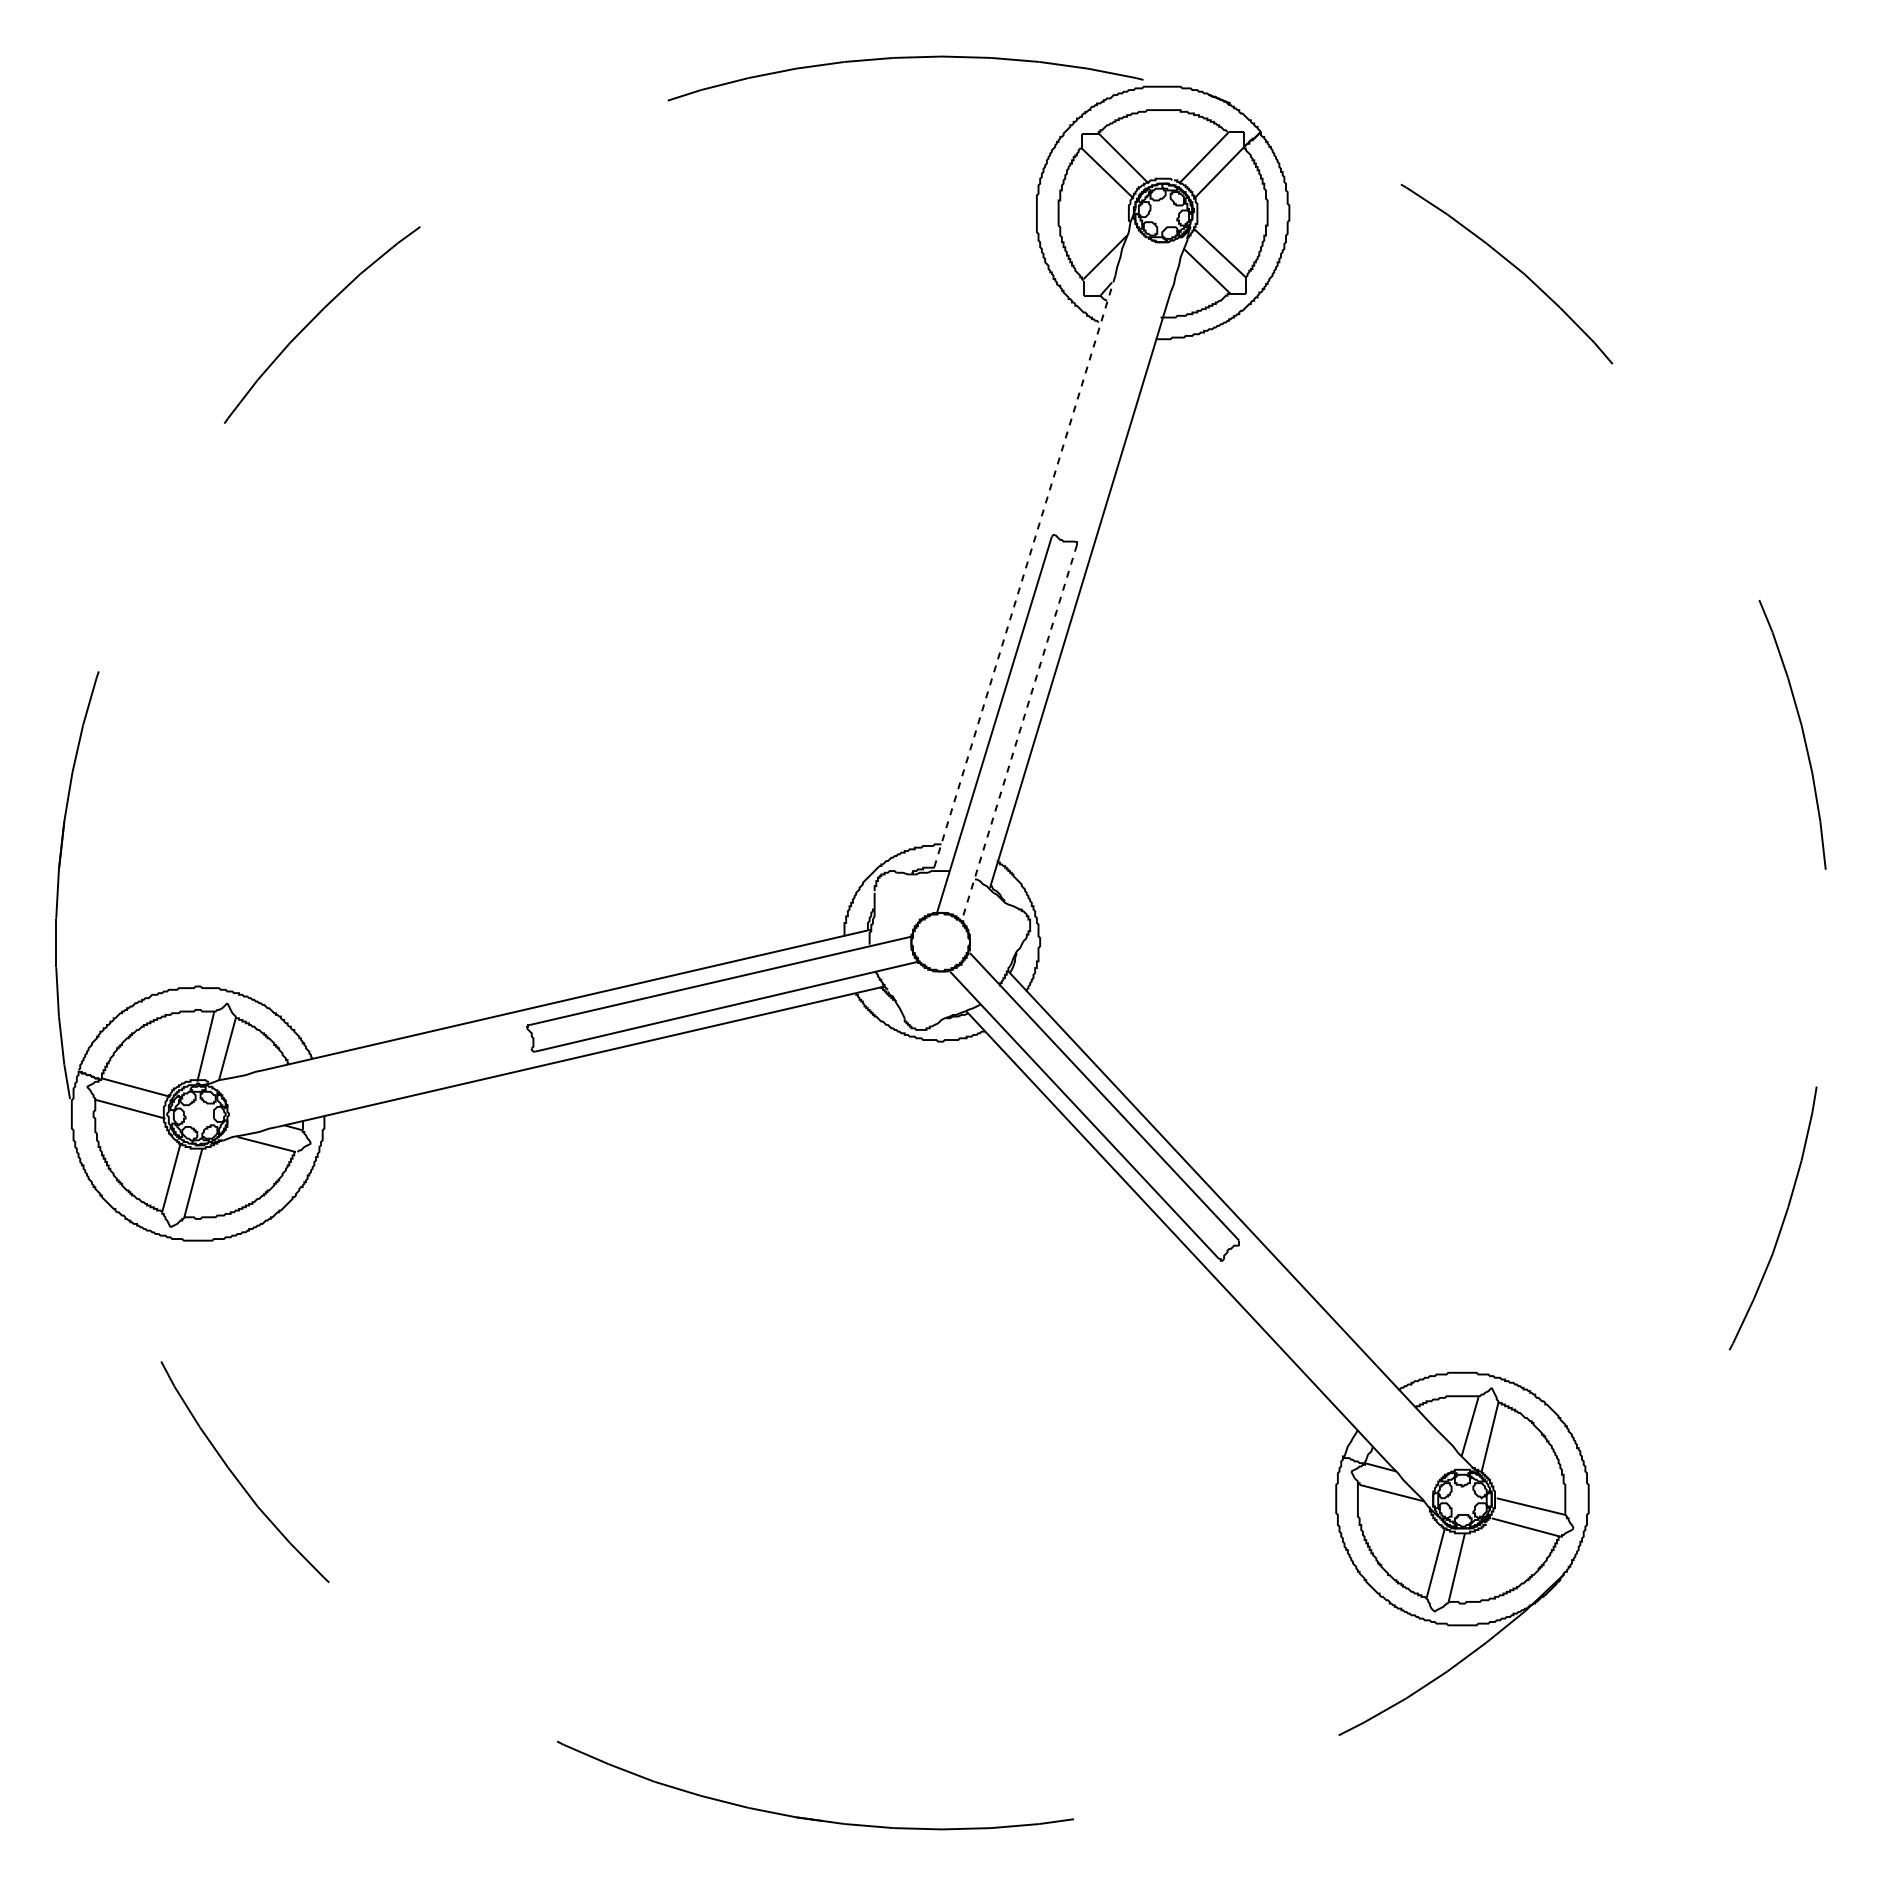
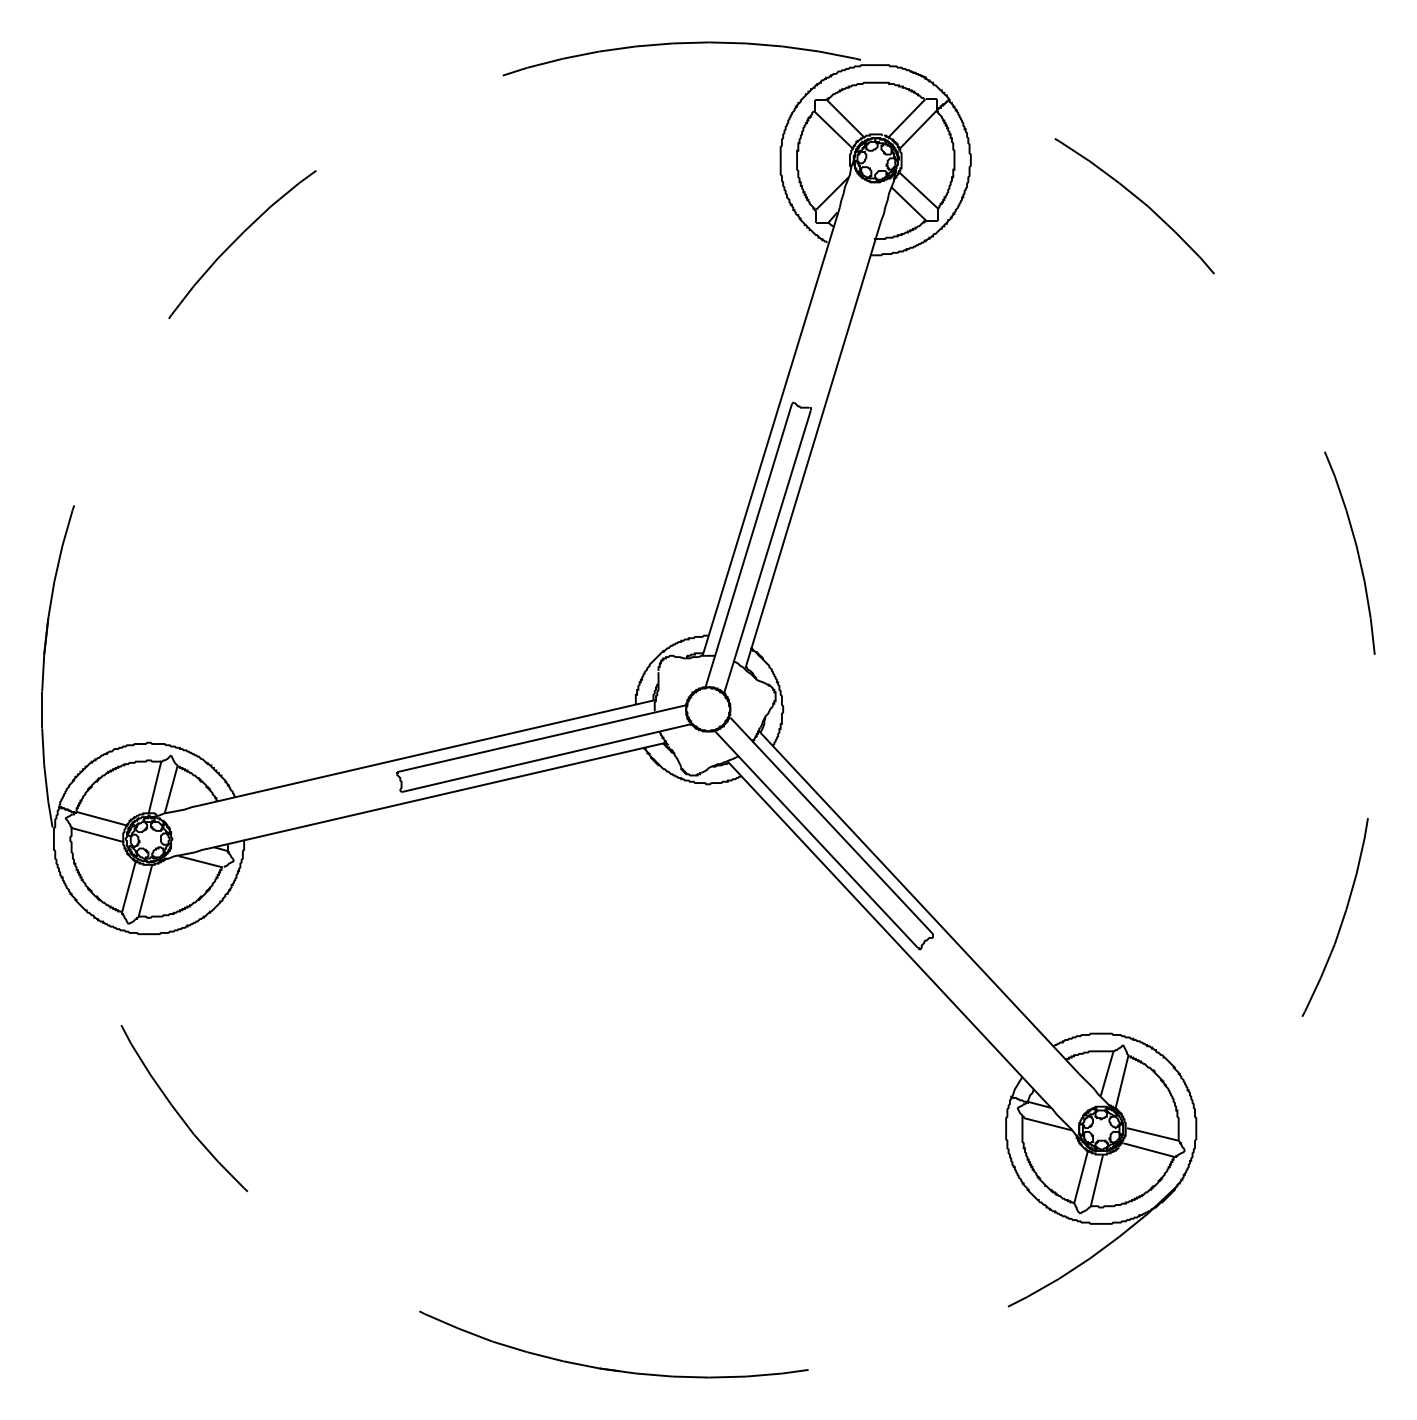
line: (1024, 573) -> (771, 431), dashed -> solid
line: (1019, 733) -> (767, 552), dashed -> solid

